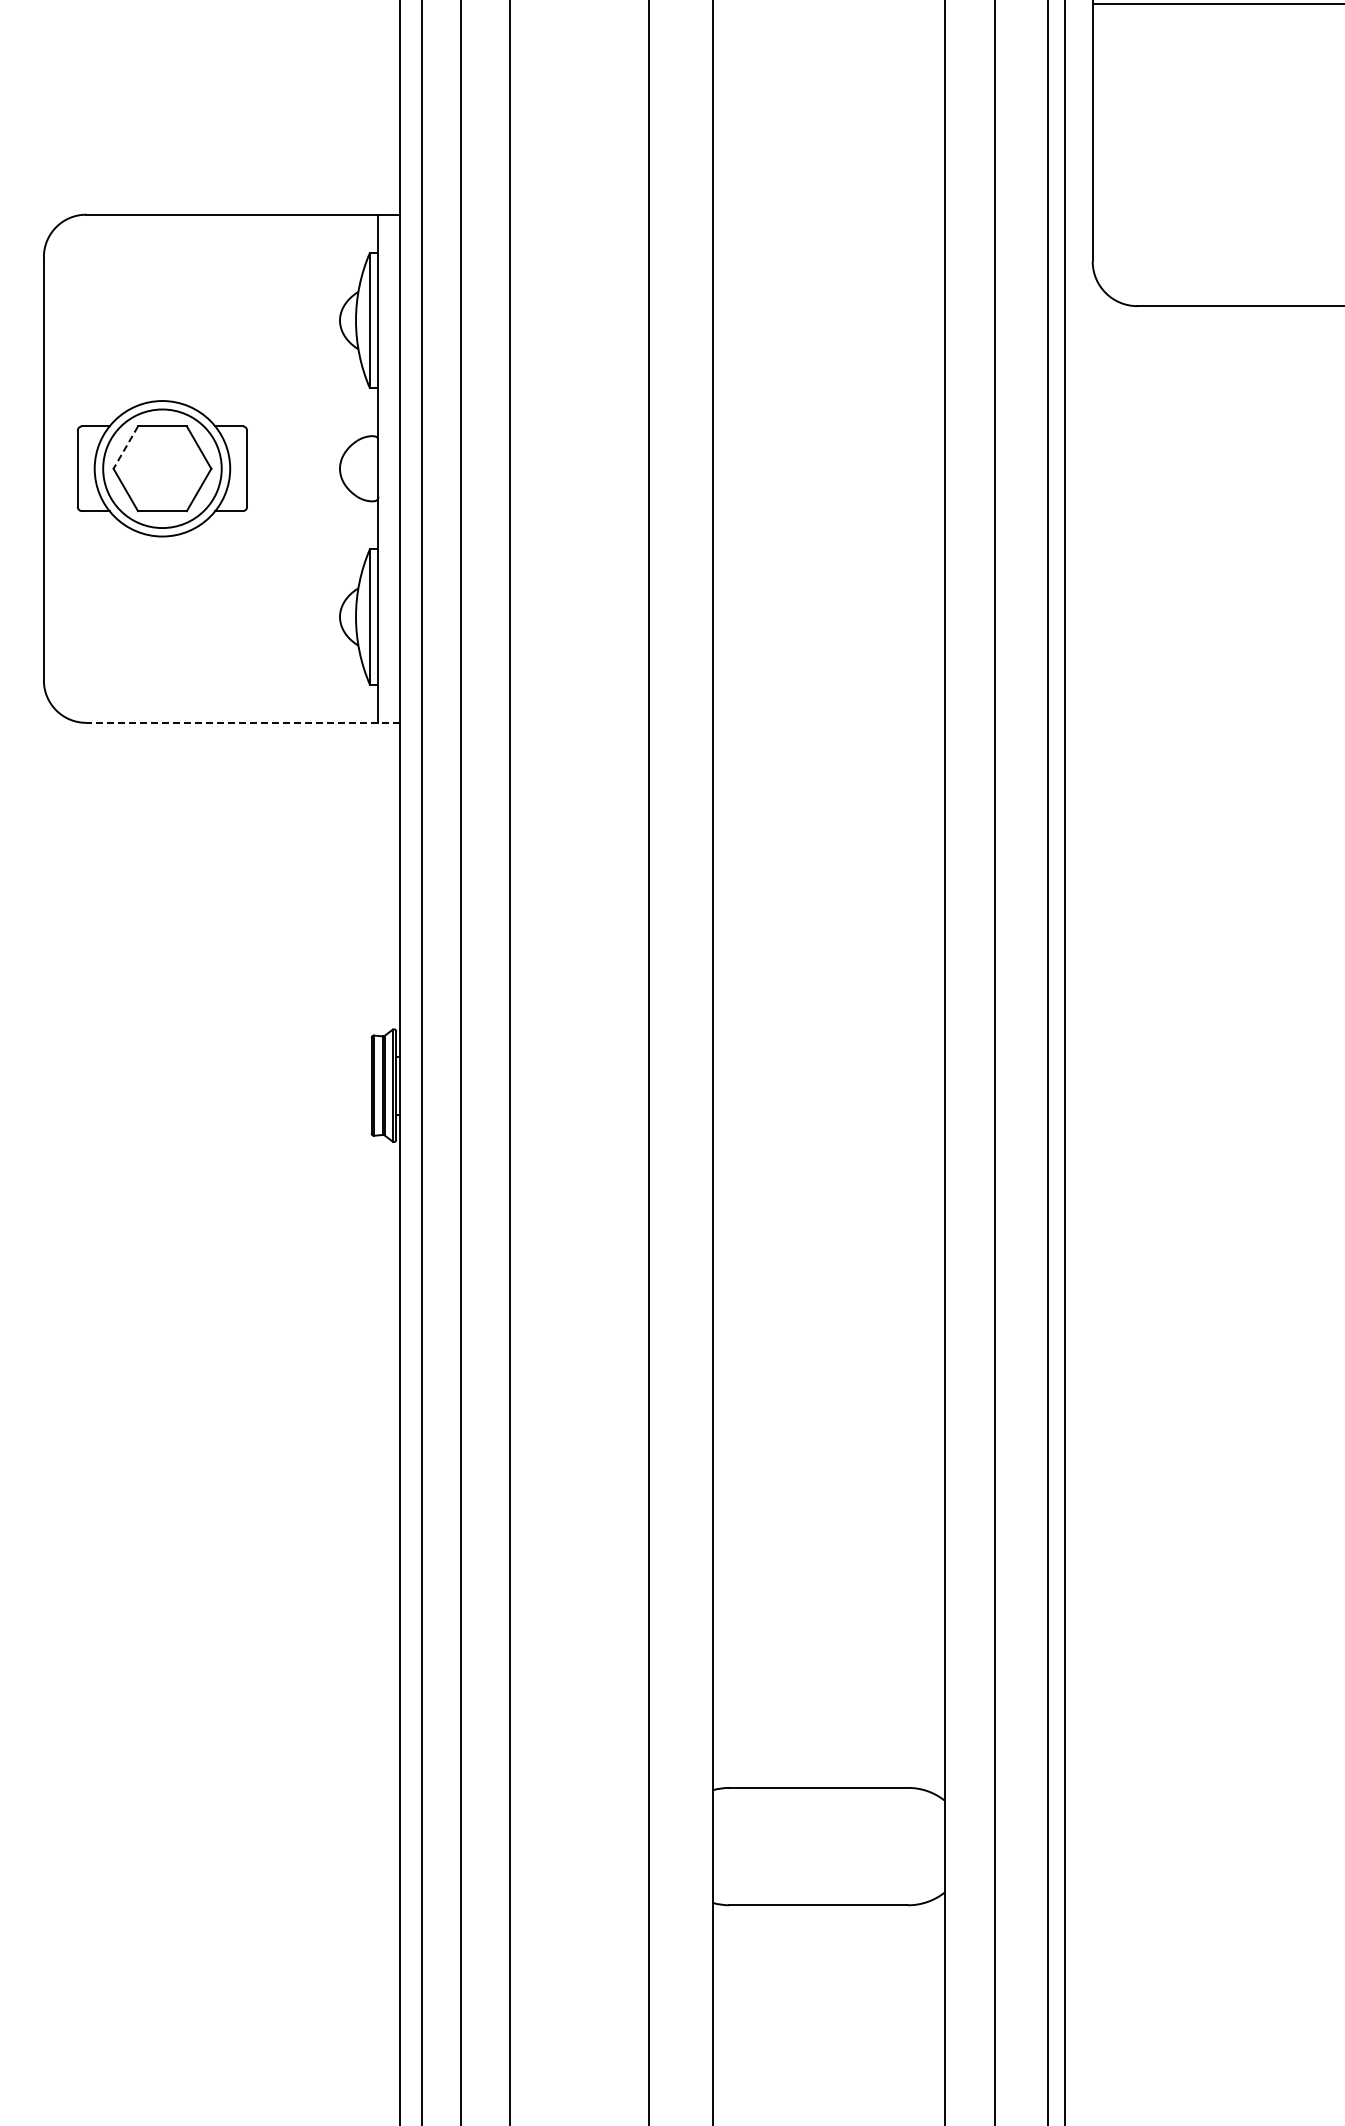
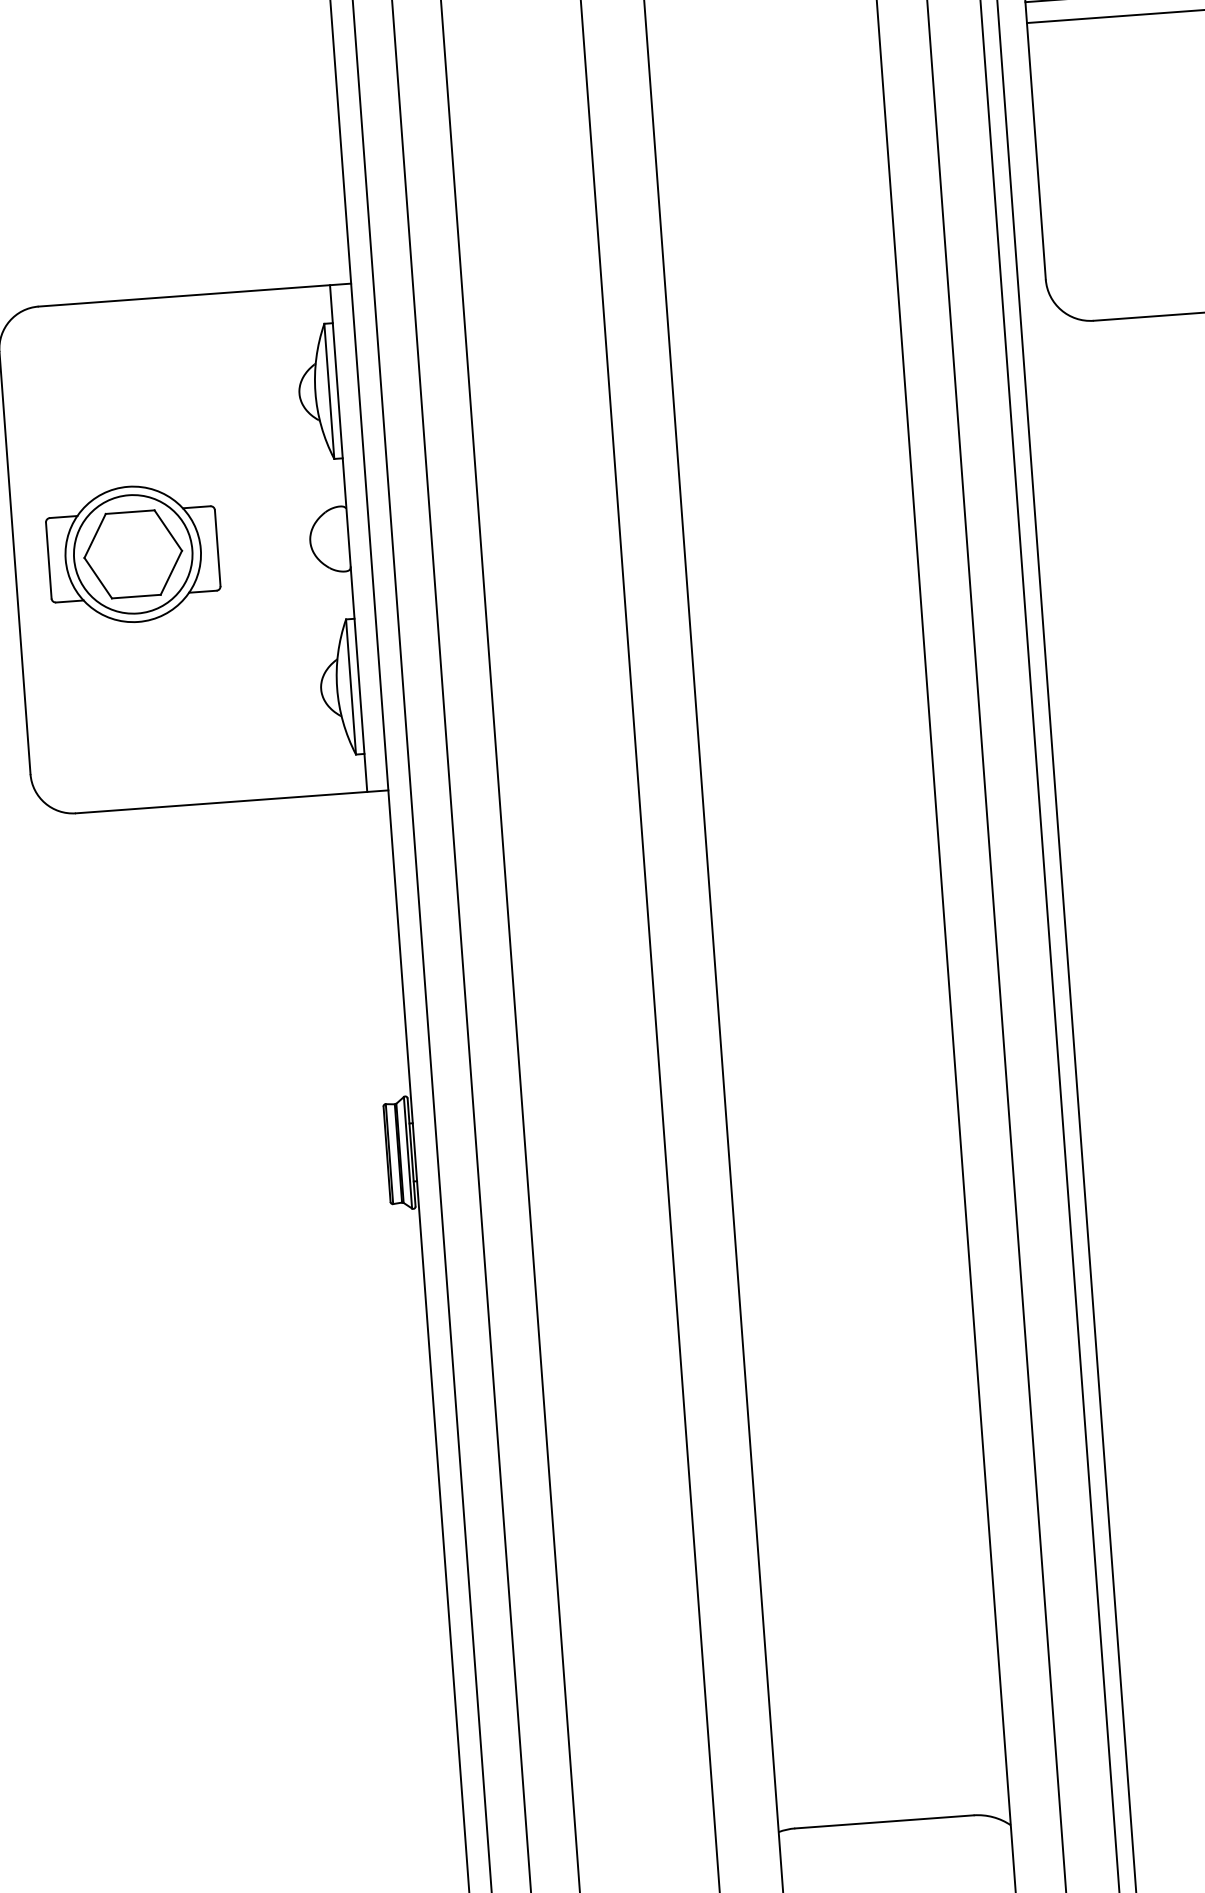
line: (125, 448) -> (94, 536), dashed -> solid
line: (242, 722) -> (231, 801), dashed -> solid

